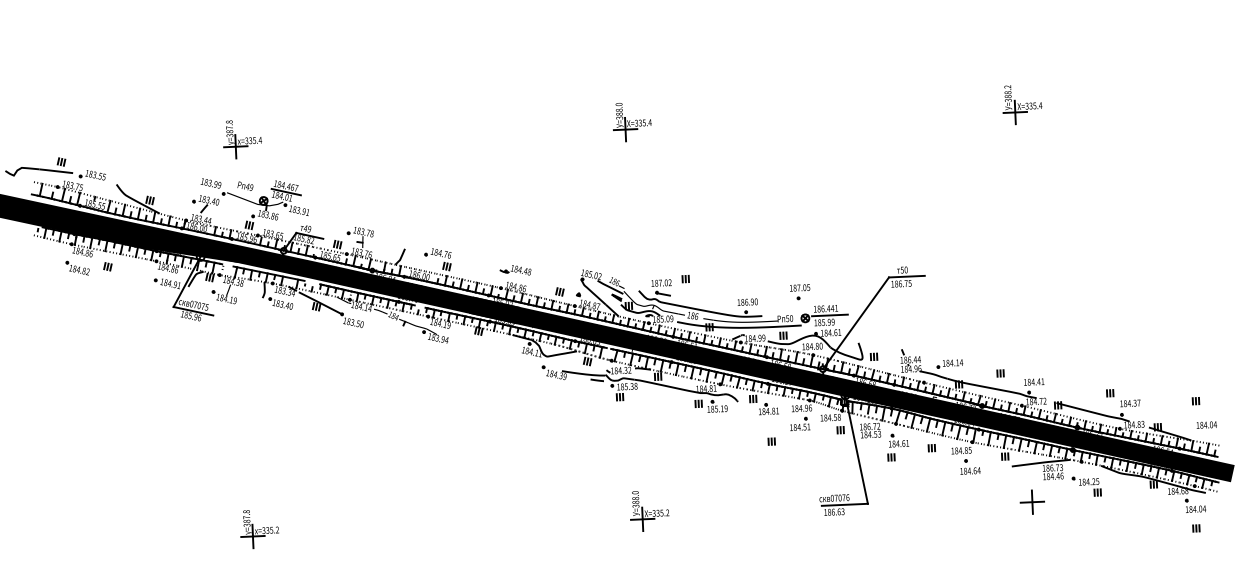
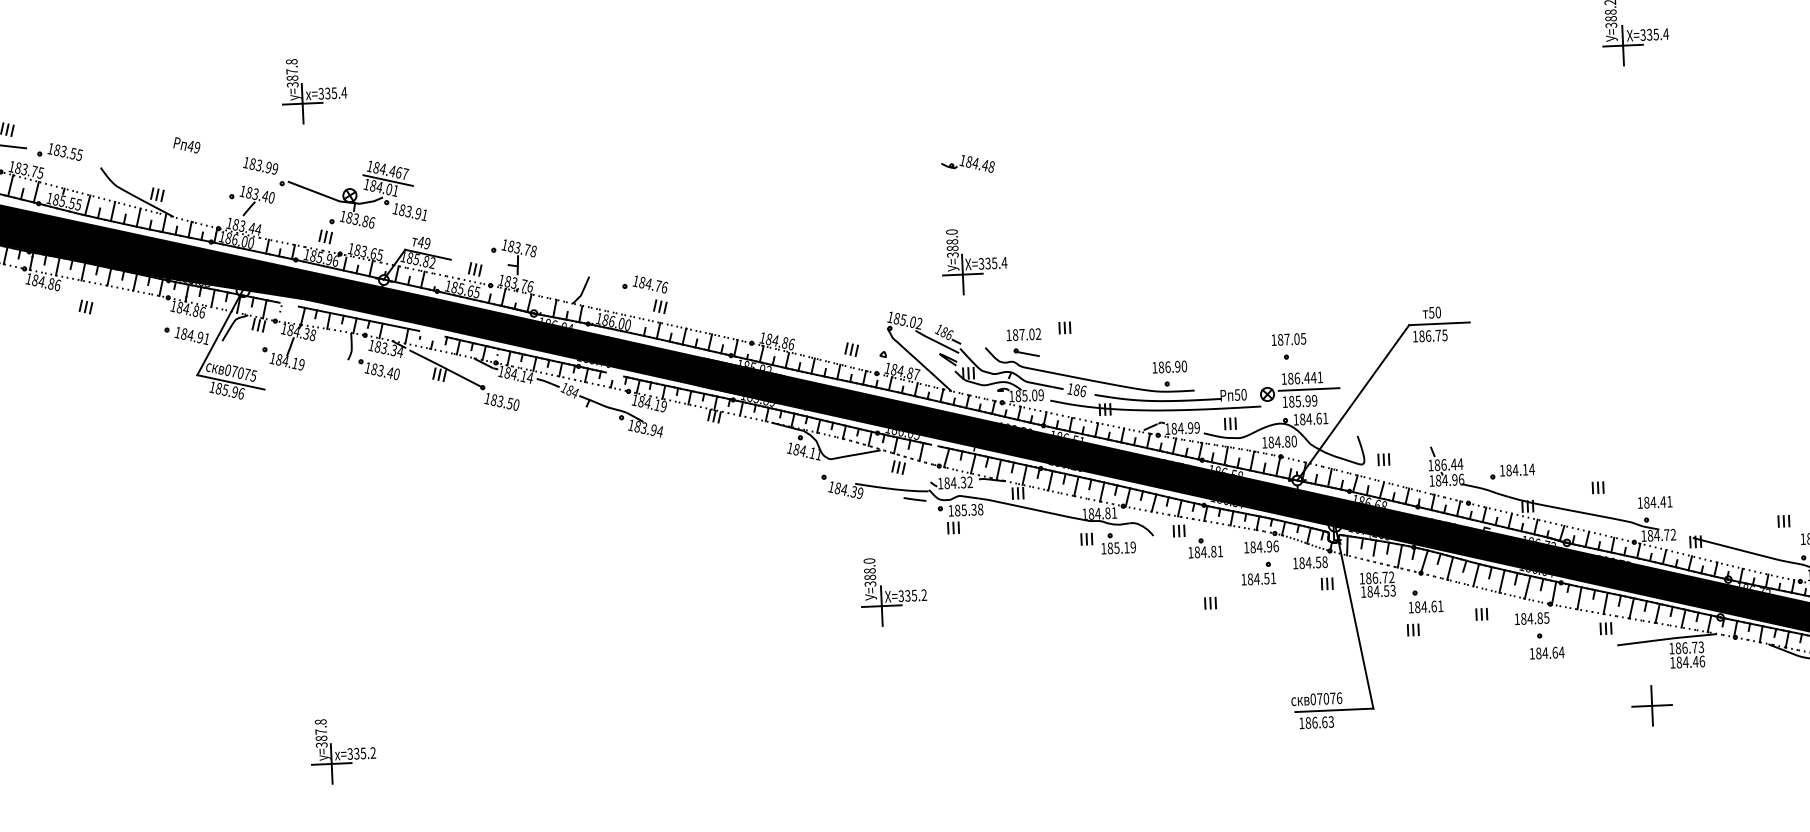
part: (632, 122) -> (974, 262), moved
text: (245, 185) -> (186, 143), moved
part: (77, 267) -> (34, 308), removed
part: (515, 270) -> (967, 164), moved
part: (800, 292) -> (1289, 347), moved
part: (1086, 486) -> (1743, 679), removed
part: (649, 511) -> (893, 592), moved

